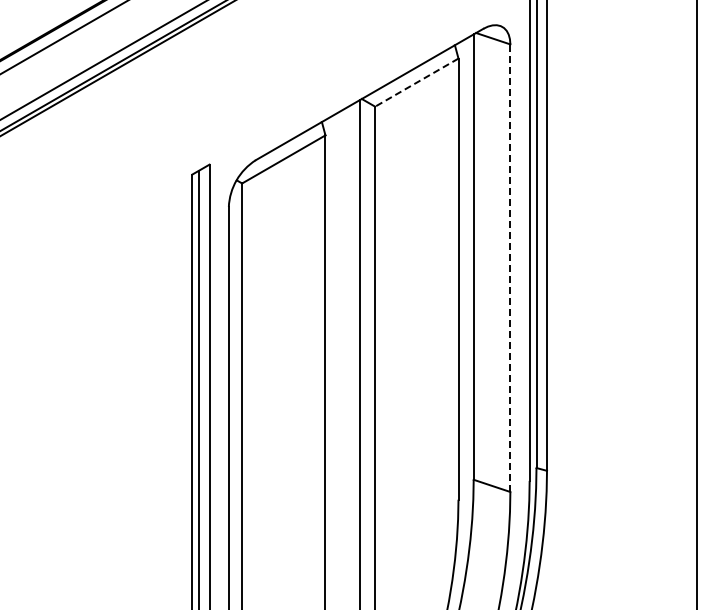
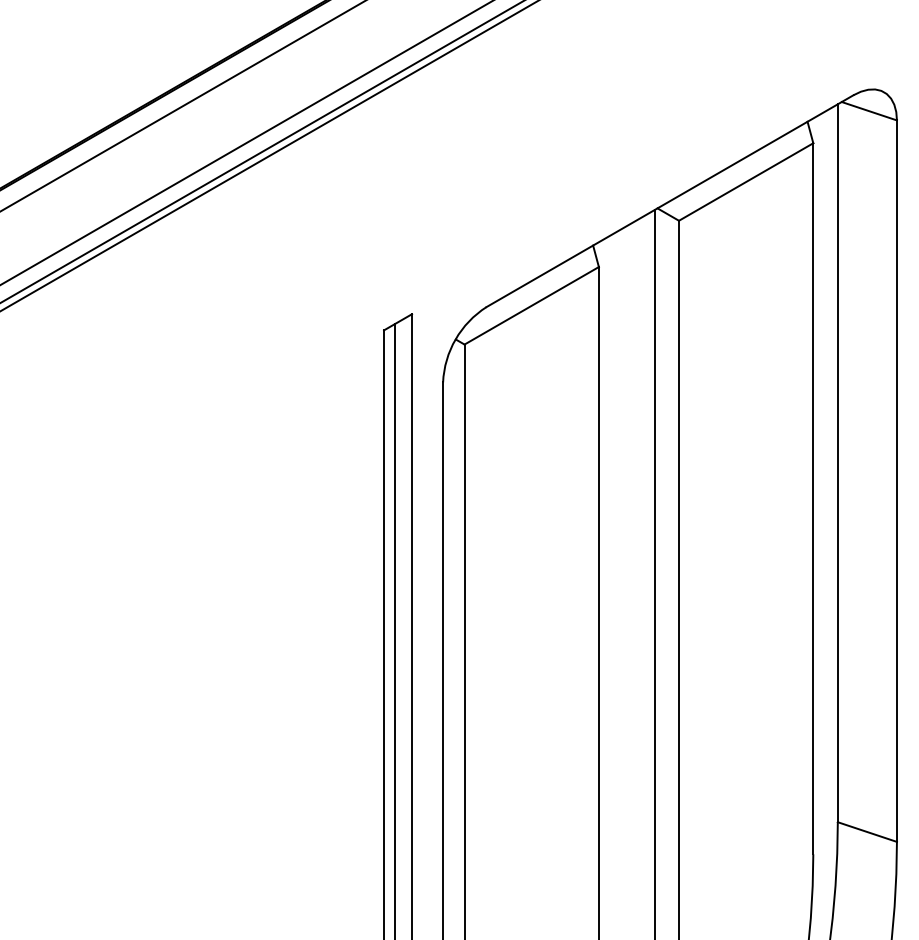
line: (416, 82) -> (745, 181), dashed -> solid
line: (510, 268) -> (897, 481), dashed -> solid

